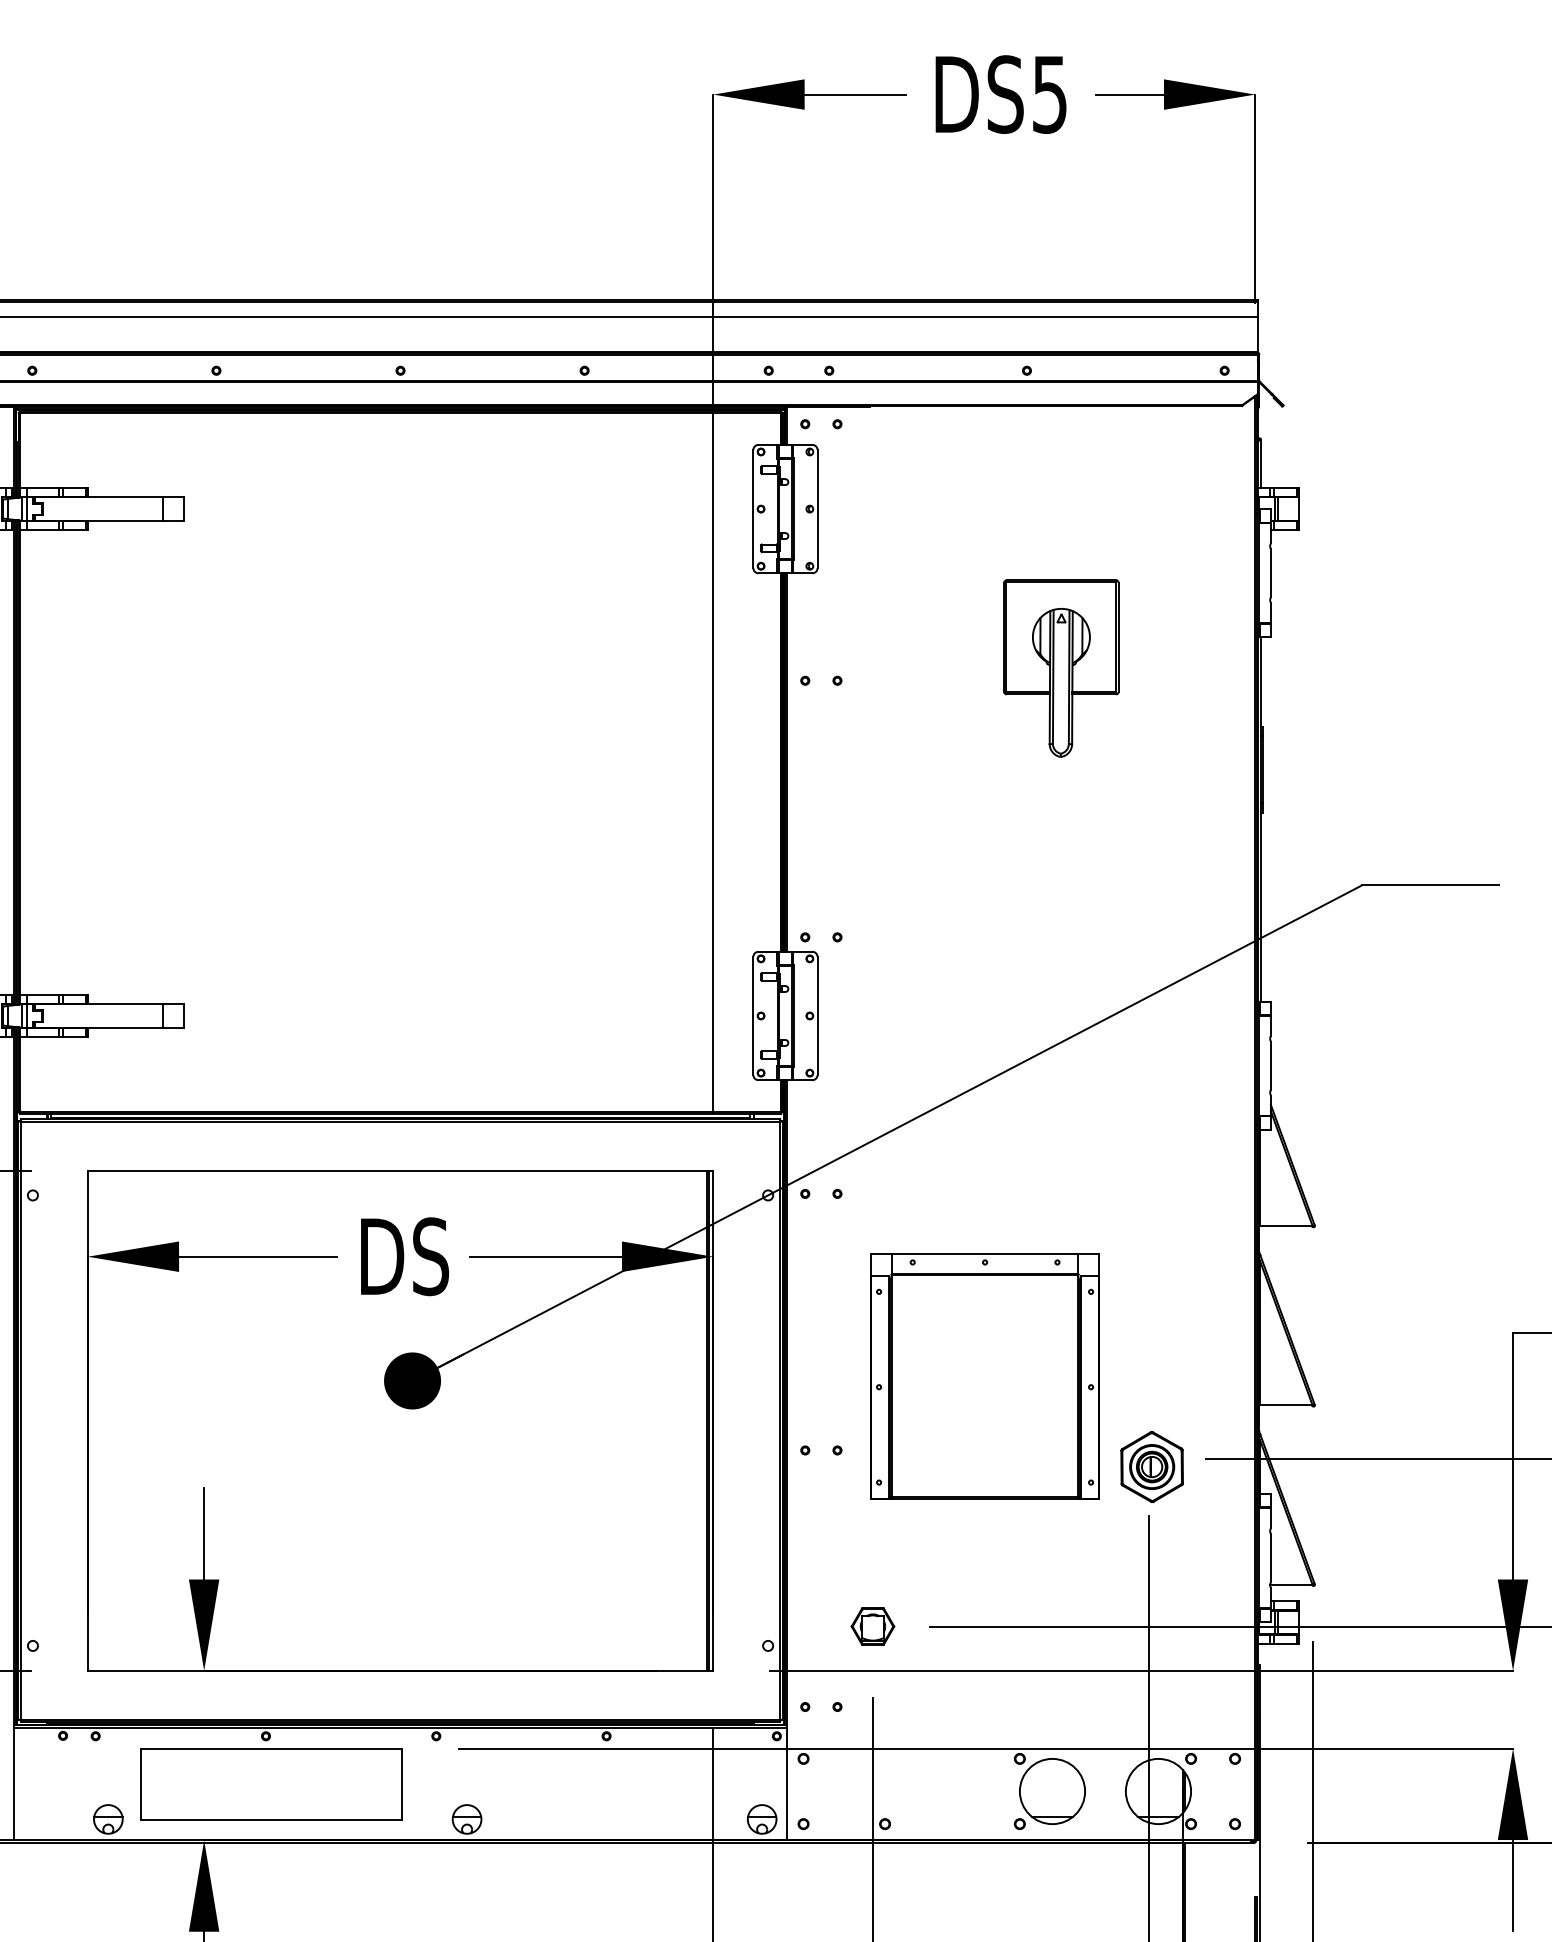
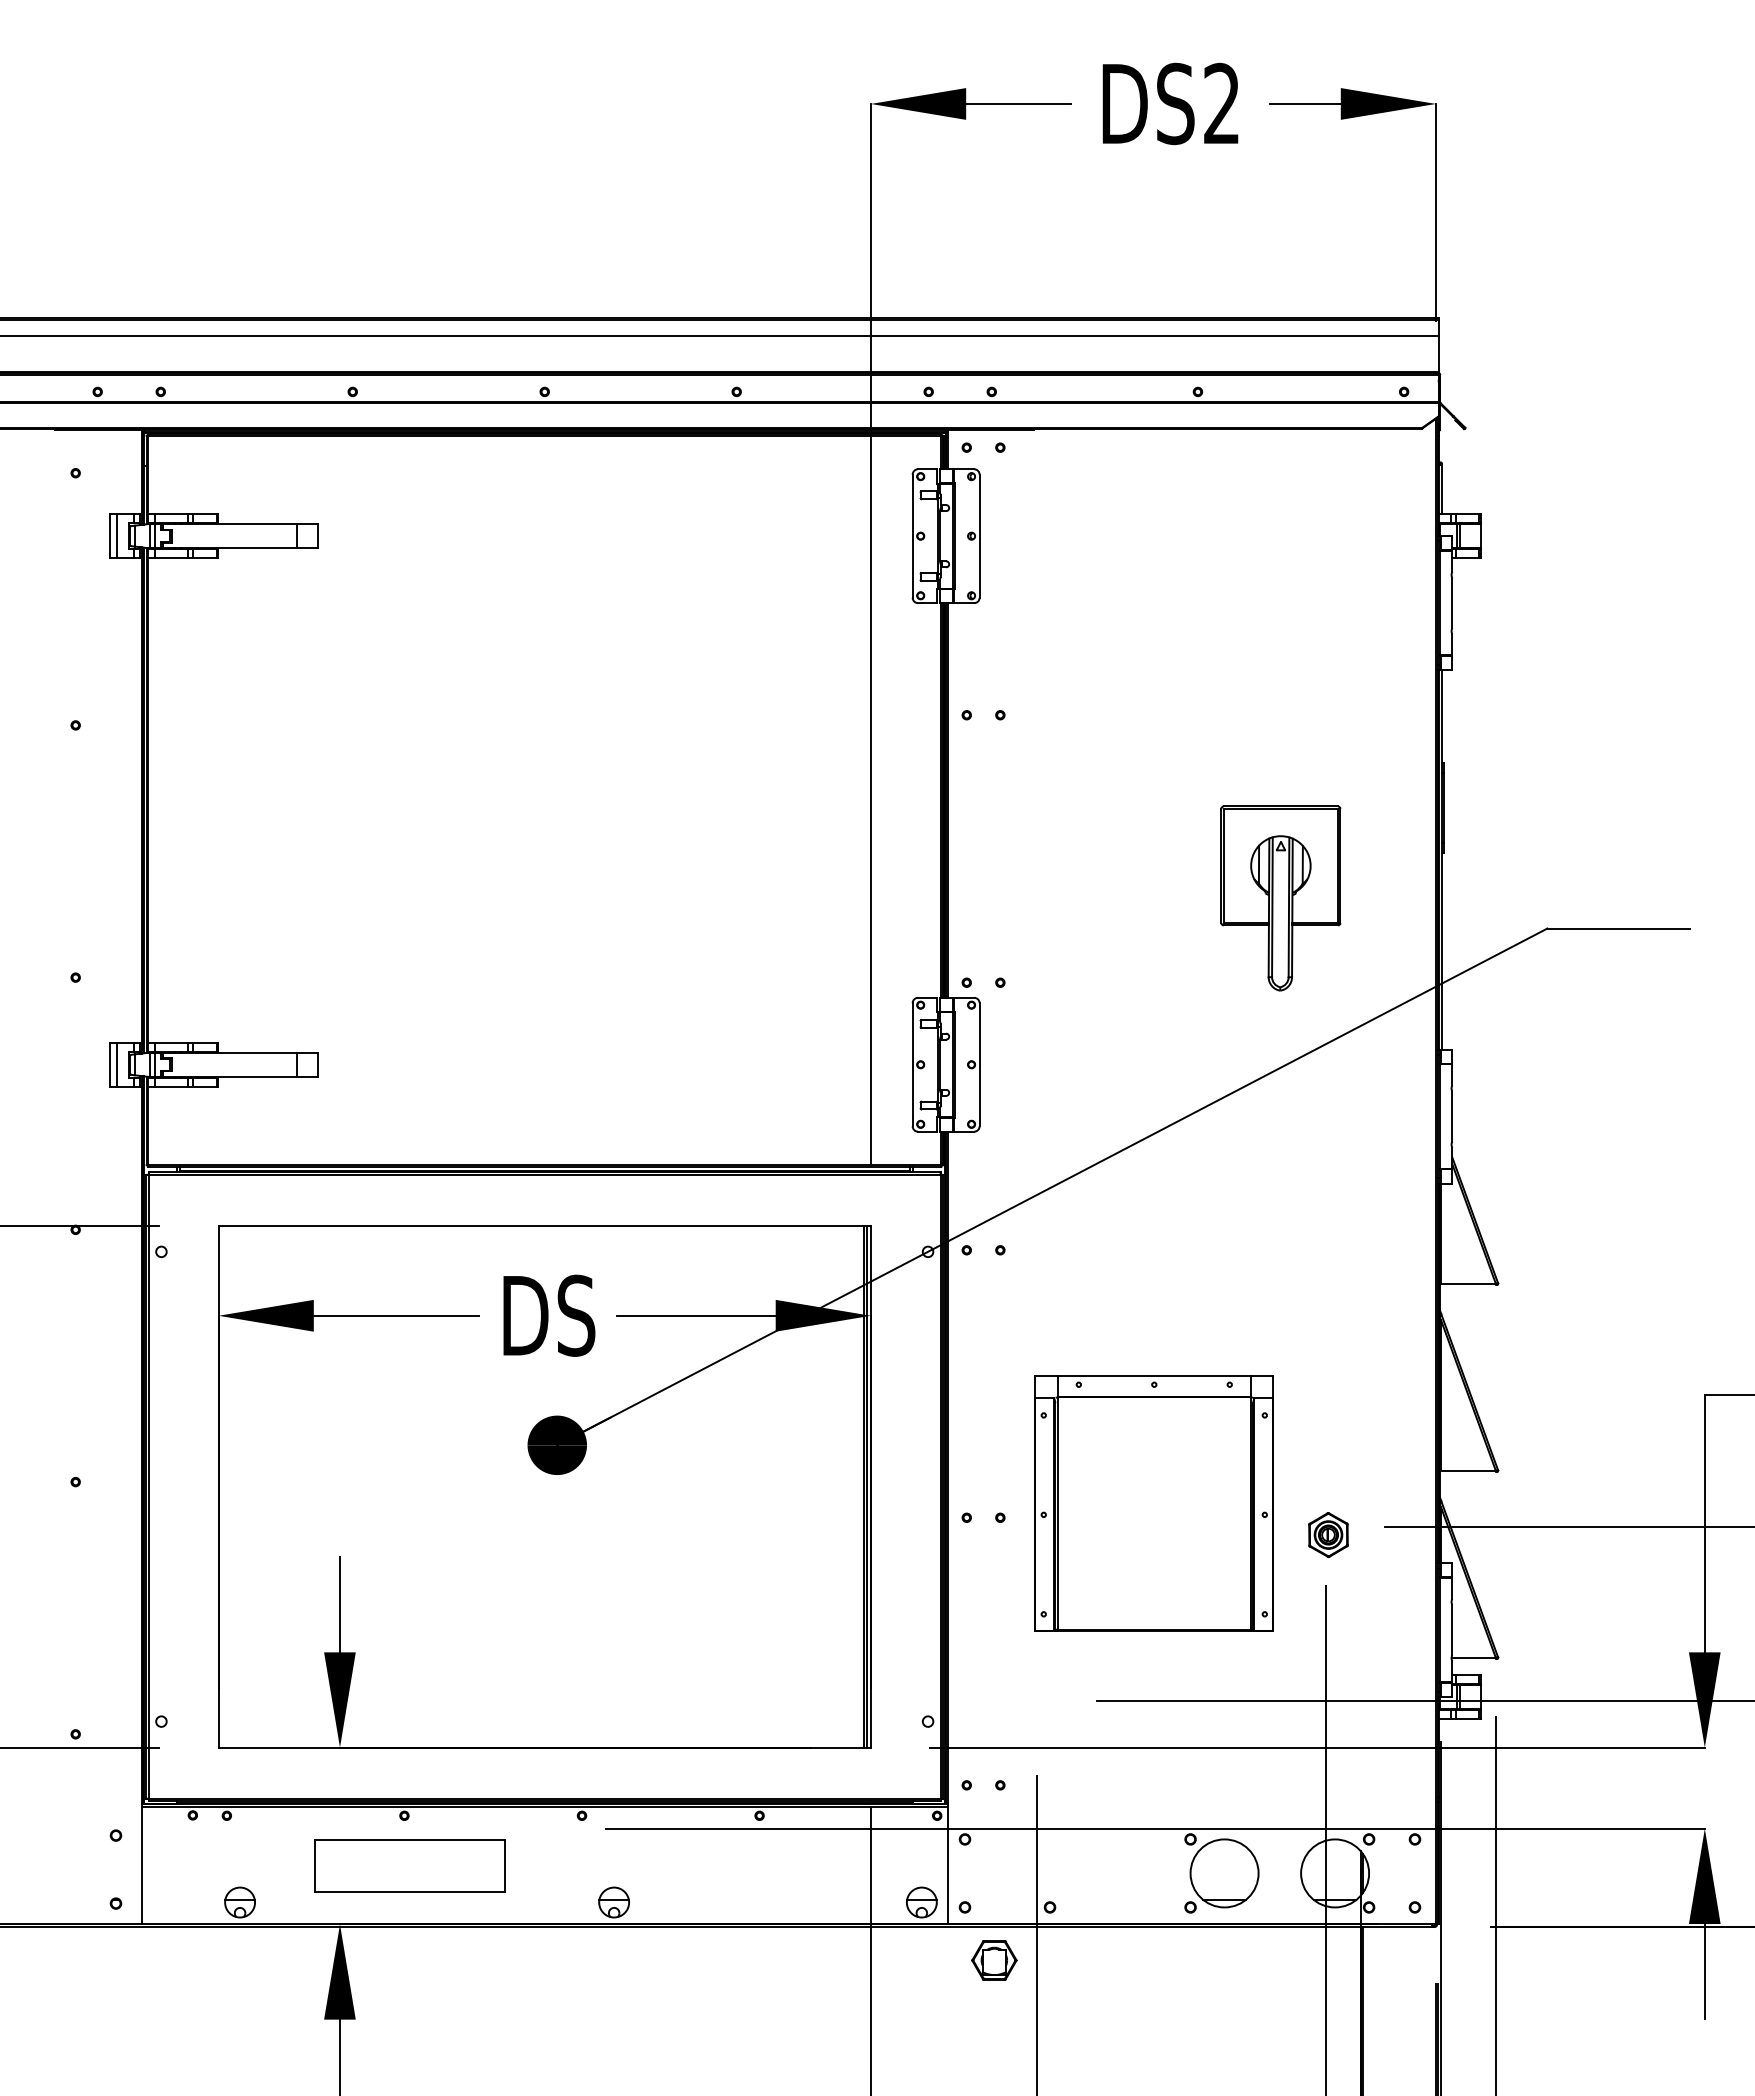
text: (1049, 94) -> (1221, 103), DS5 -> DS2
part: (1061, 668) -> (1280, 898), moved
part: (984, 1376) -> (1153, 1503), moved
part: (1152, 1466) -> (1328, 1534), size x0.6
part: (873, 1626) -> (994, 1960), moved
part: (270, 1783) -> (409, 1865), size x0.7

